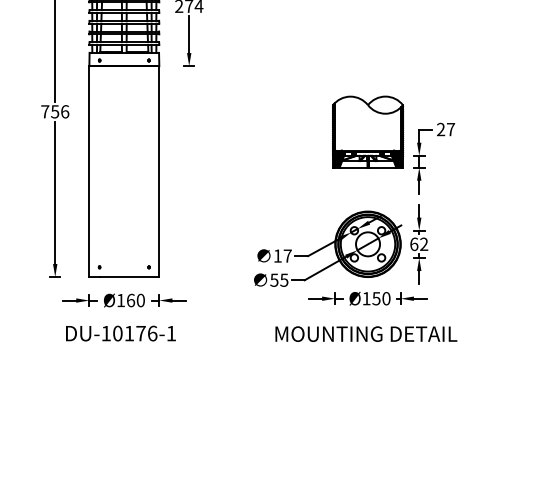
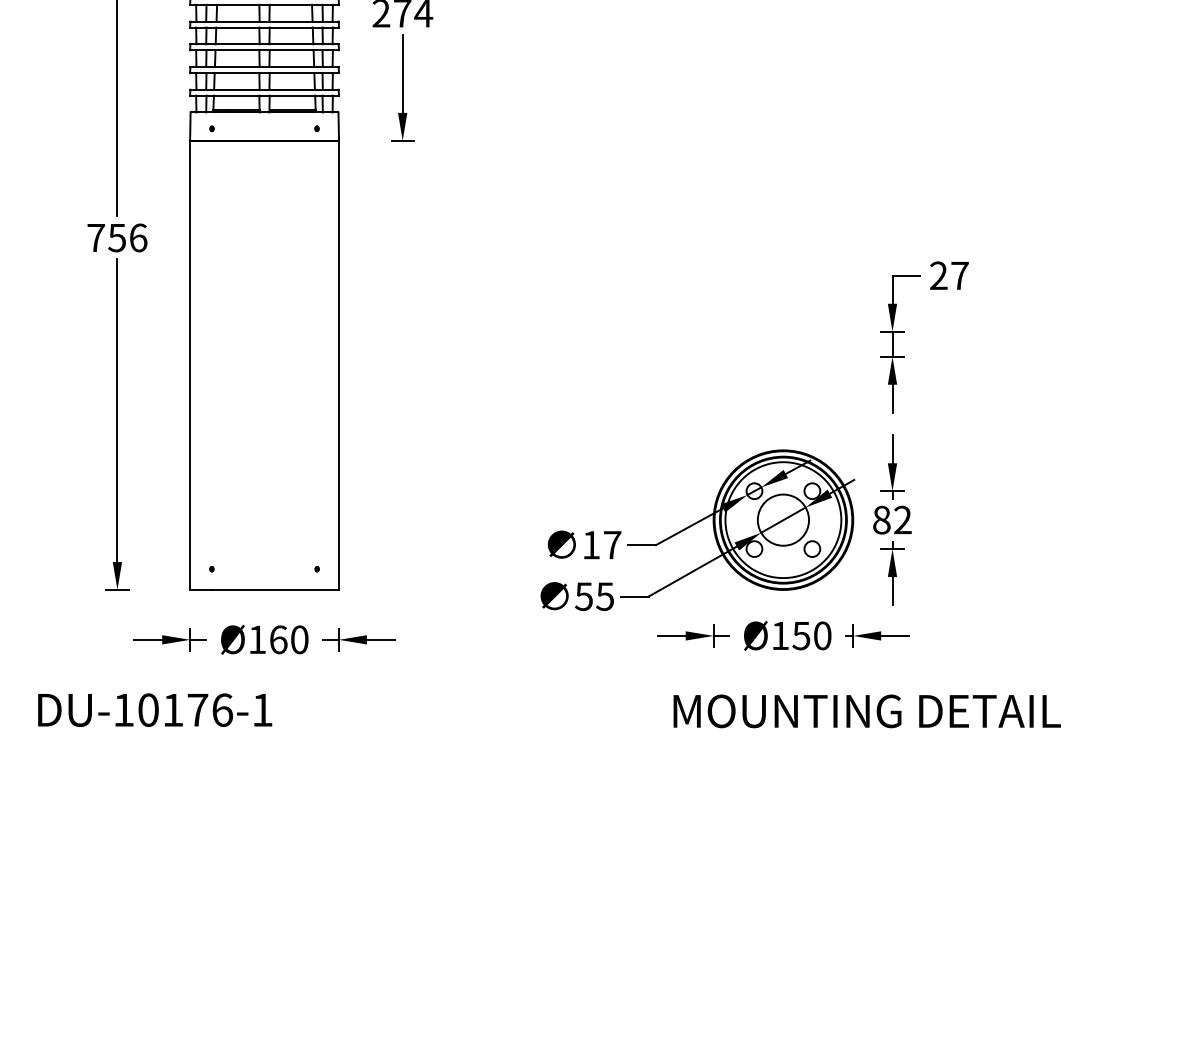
part: (368, 131) -> (784, 279), removed
text: (414, 243) -> (882, 518), 62 -> 82
text: (120, 333) -> (154, 709), moved
text: (366, 333) -> (867, 709), moved

